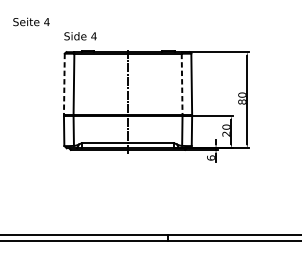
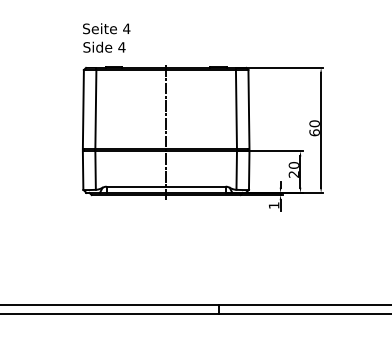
text: (31, 21) -> (106, 28), moved
line: (64, 84) -> (83, 109), dashed -> solid
line: (182, 84) -> (236, 109), dashed -> solid
text: (242, 101) -> (314, 132), 80 -> 60
text: (210, 157) -> (273, 205), 6 -> 1

